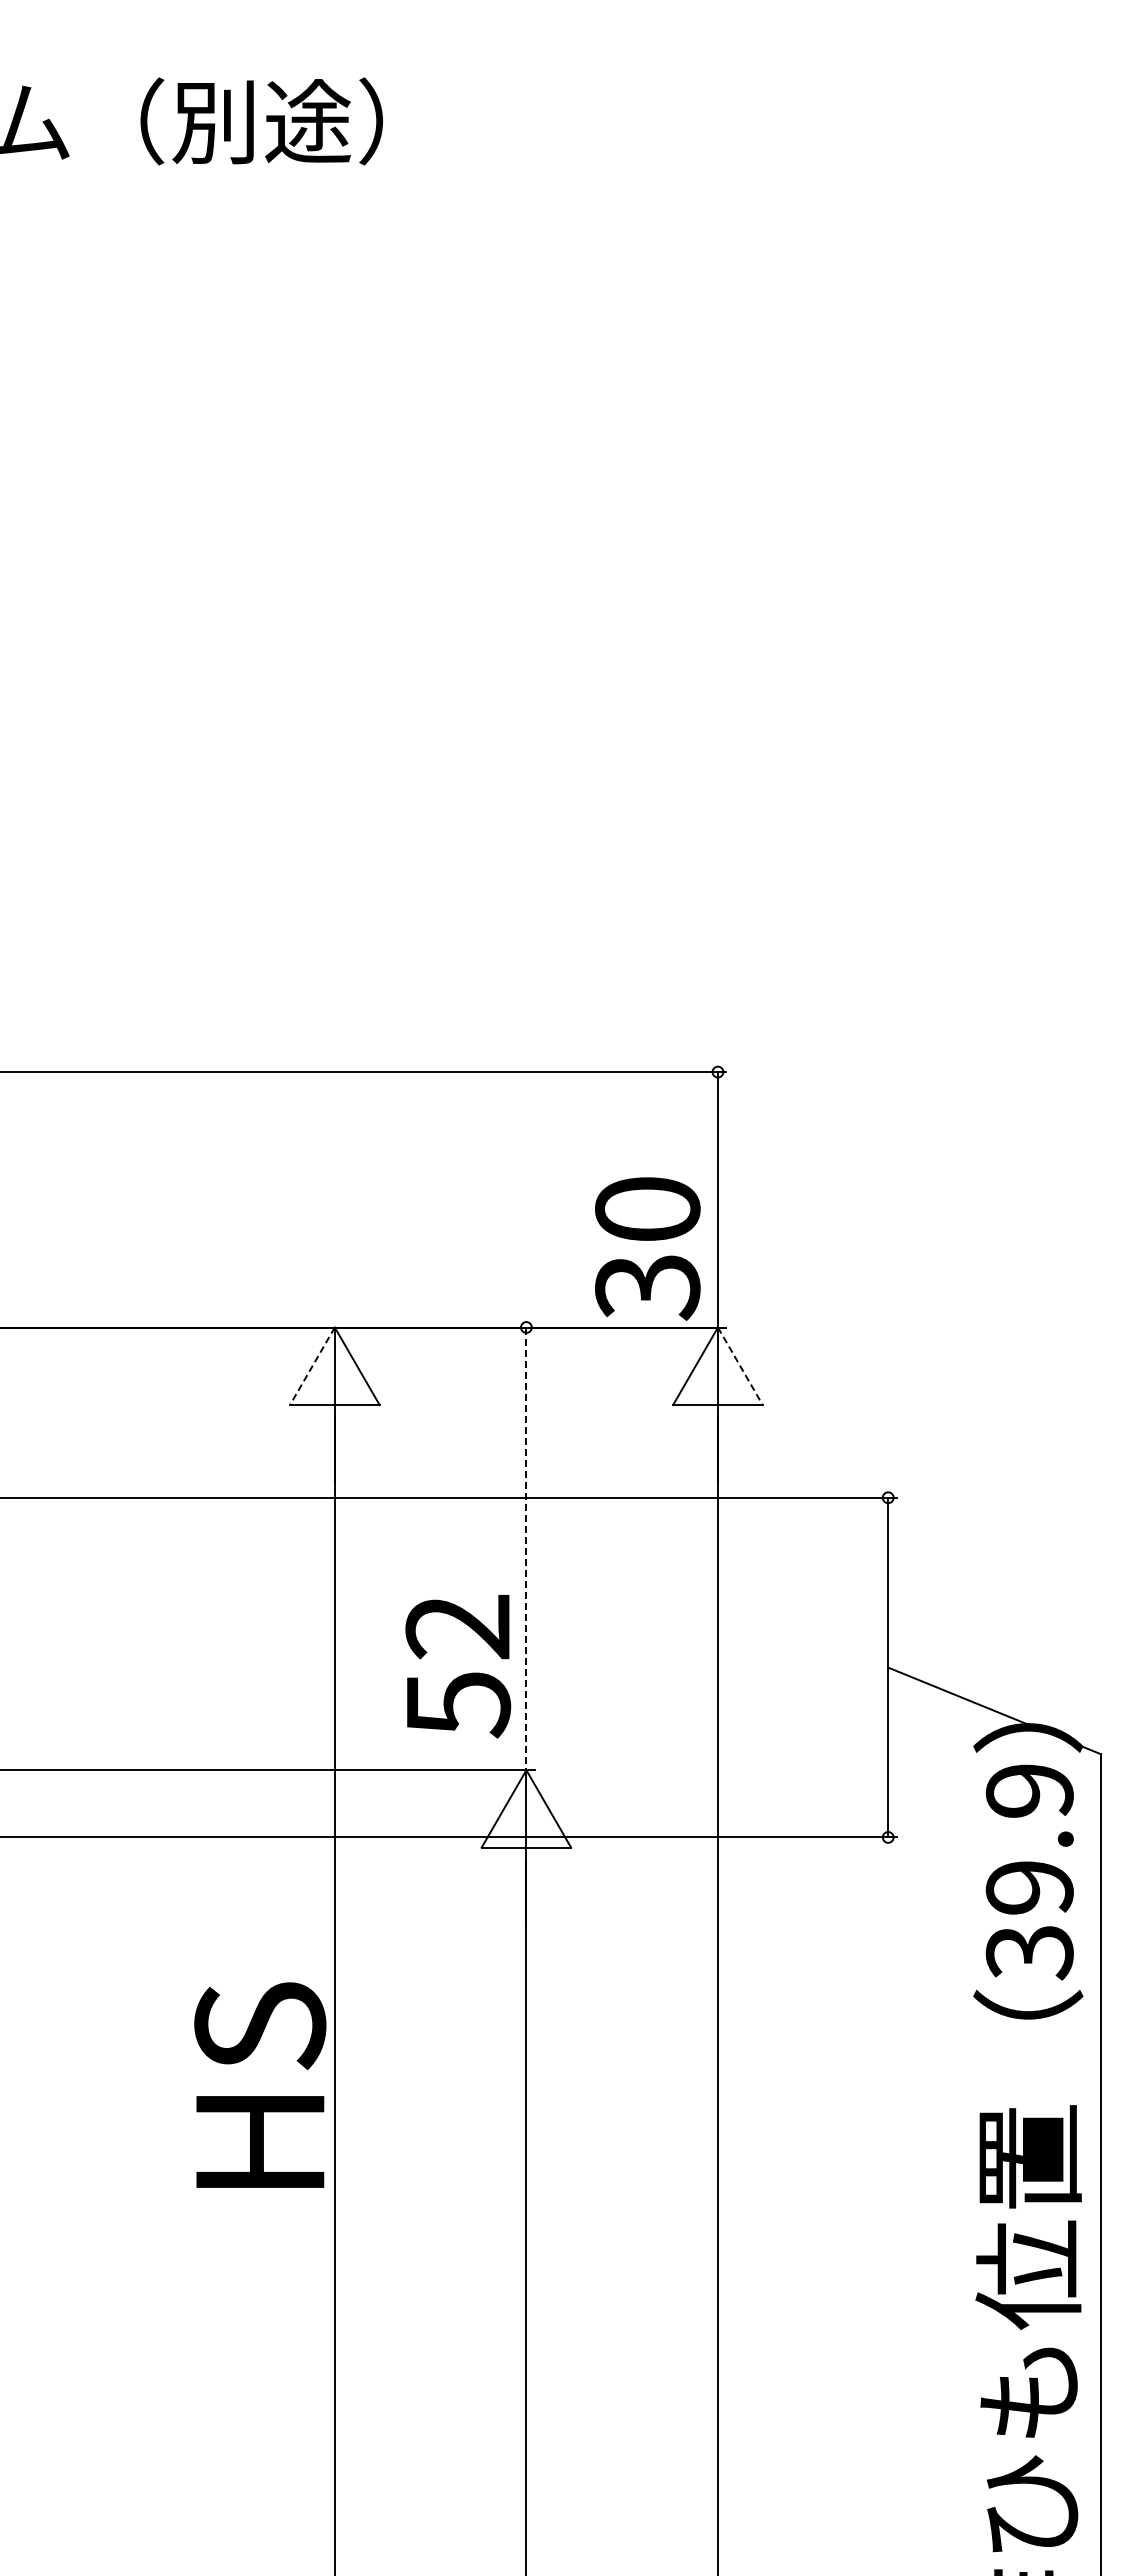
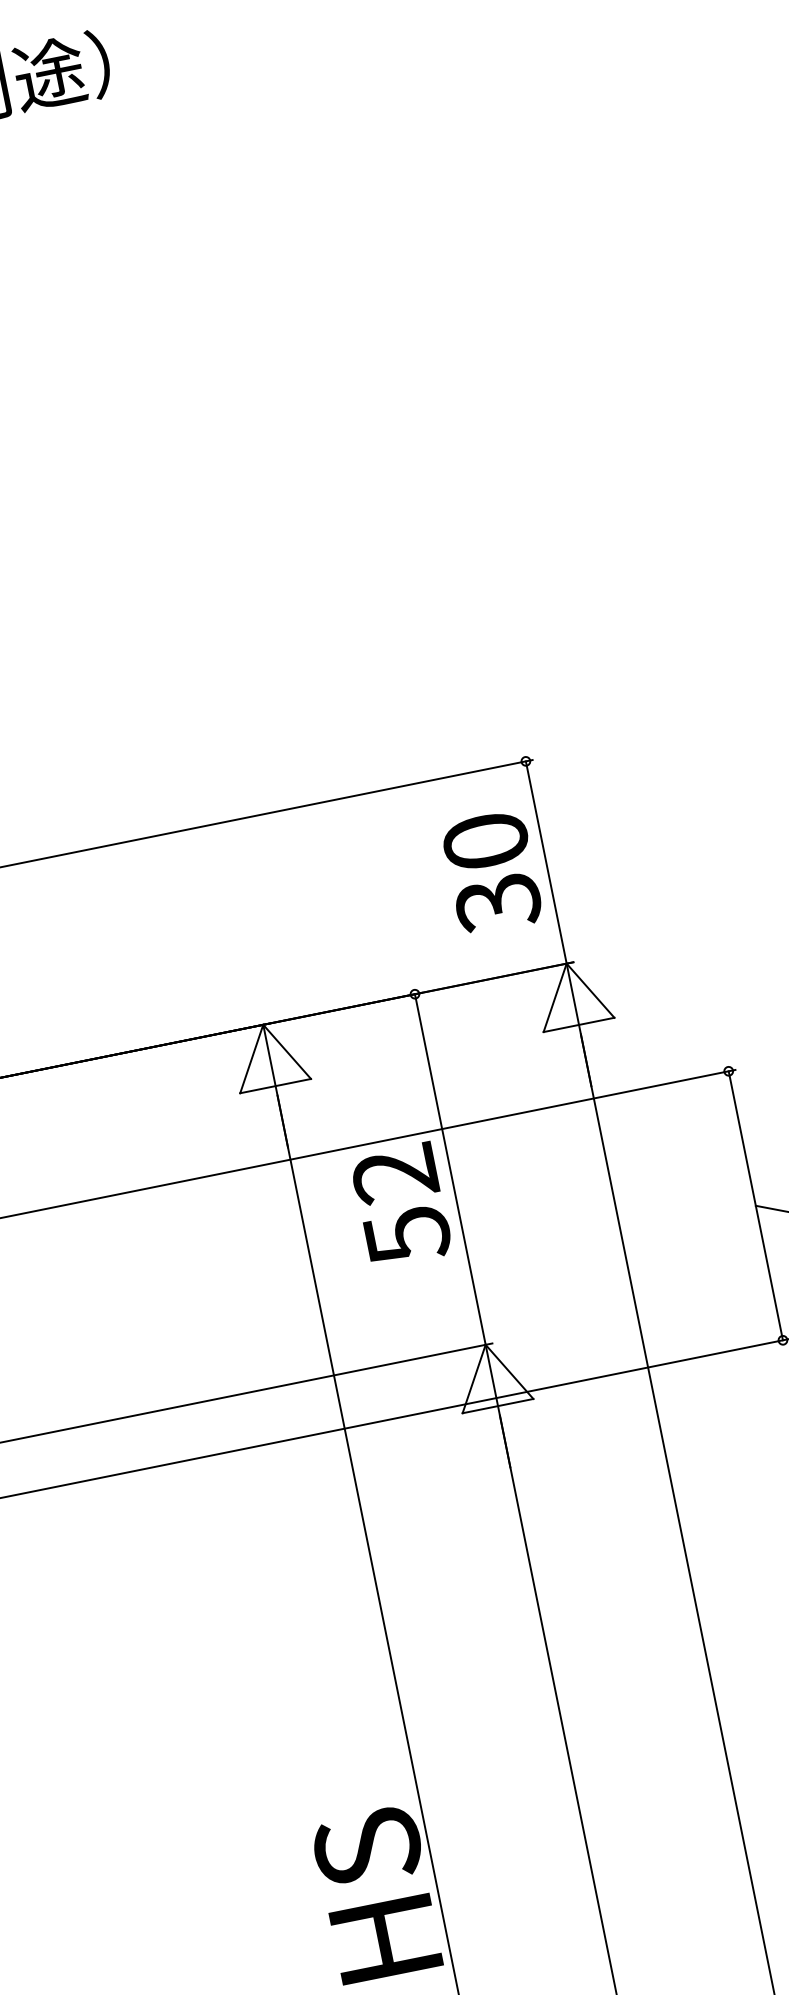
text: (647, 1248) -> (491, 872), moved
line: (312, 1366) -> (251, 1059), dashed -> solid
line: (740, 1366) -> (590, 990), dashed -> solid
line: (526, 1549) -> (450, 1170), dashed -> solid
text: (458, 1666) -> (401, 1205), moved
text: (260, 2084) -> (377, 1893), moved

